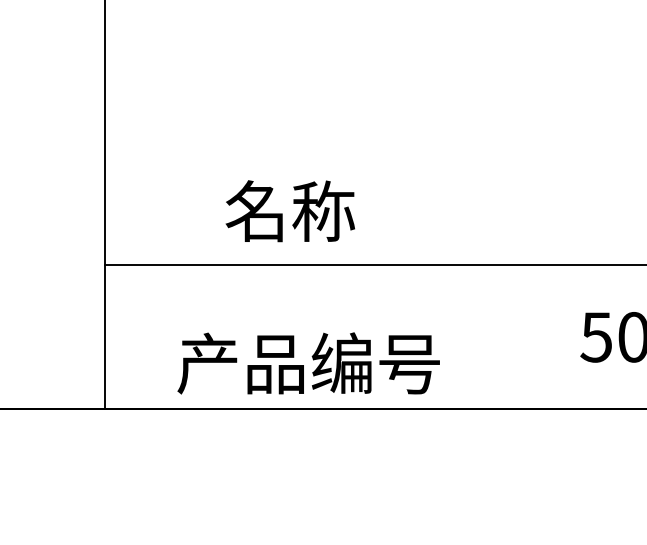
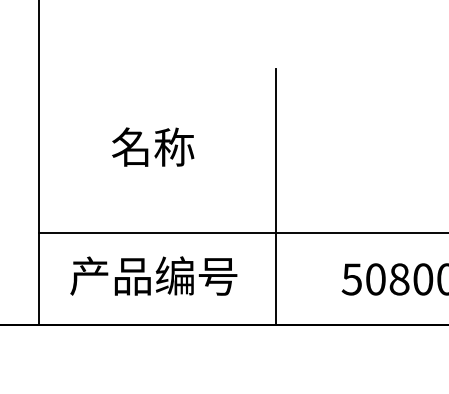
line: (476, 207) -> (275, 196), added
text: (290, 210) -> (153, 146), moved
text: (308, 362) -> (153, 275), moved

